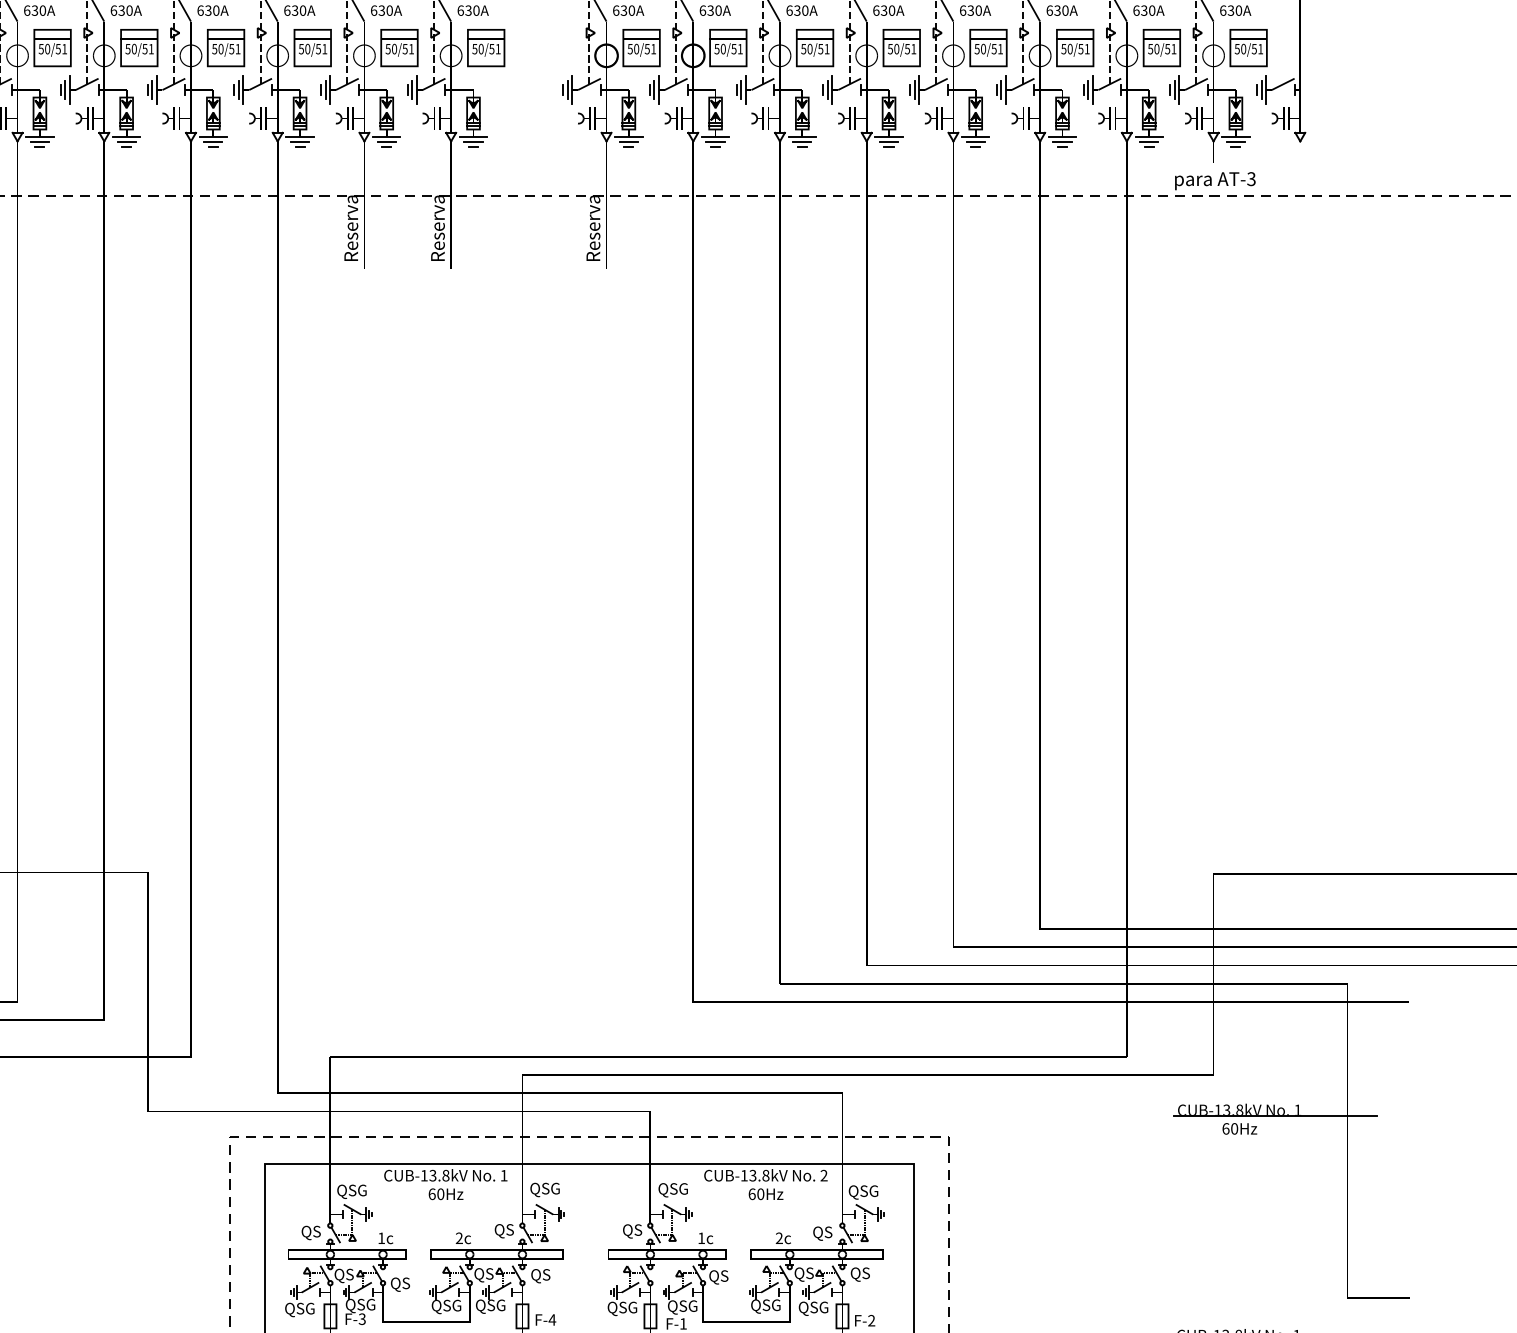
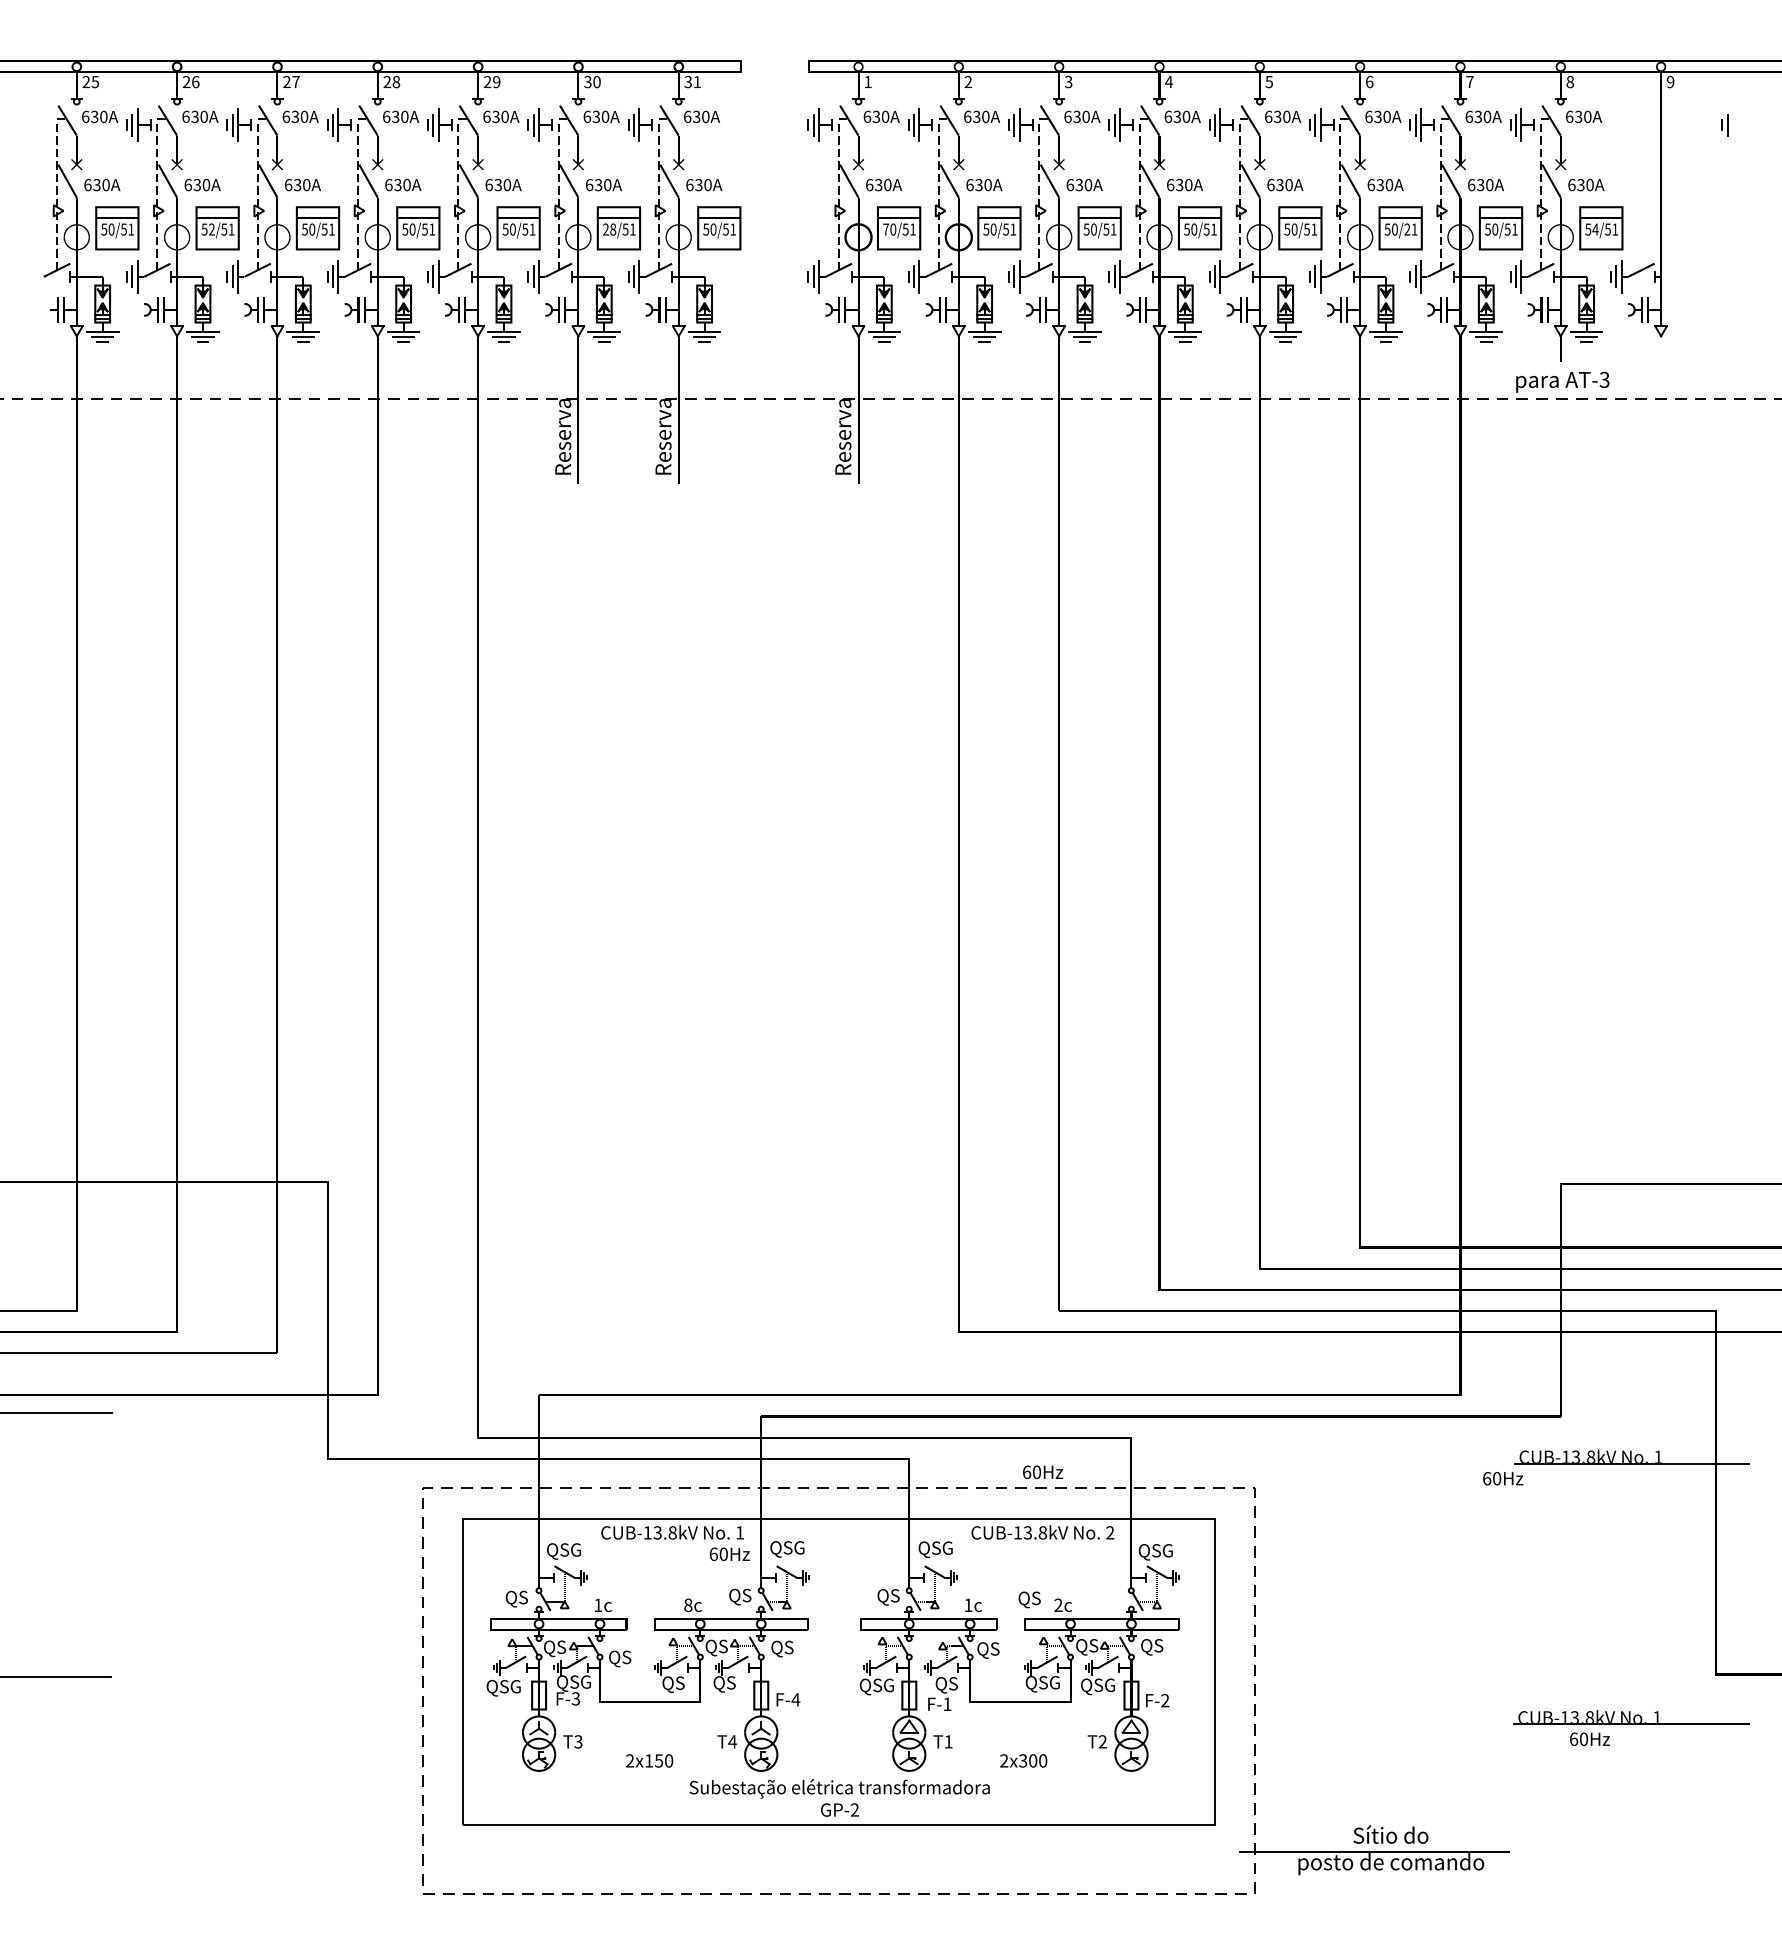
text: (47, 49) -> (211, 229), 50/51 -> 52/51
text: (391, 49) -> (609, 229), 50/51 -> 28/51
text: (629, 49) -> (885, 229), 50/51 -> 70/51
text: (1081, 49) -> (1407, 229), 50/51 -> 50/21
text: (1243, 49) -> (1595, 229), 50/51 -> 54/51
text: (1240, 1128) -> (1503, 1478), moved
text: (445, 1194) -> (729, 1554), moved
text: (766, 1194) -> (1043, 1472), moved
text: (822, 1233) -> (1029, 1599), moved
text: (459, 1238) -> (688, 1605), 2 -> 8
text: (446, 1306) -> (673, 1684), QSG -> QS
text: (490, 1306) -> (724, 1684), QSG -> QS
text: (682, 1307) -> (946, 1685), QSG -> QS

